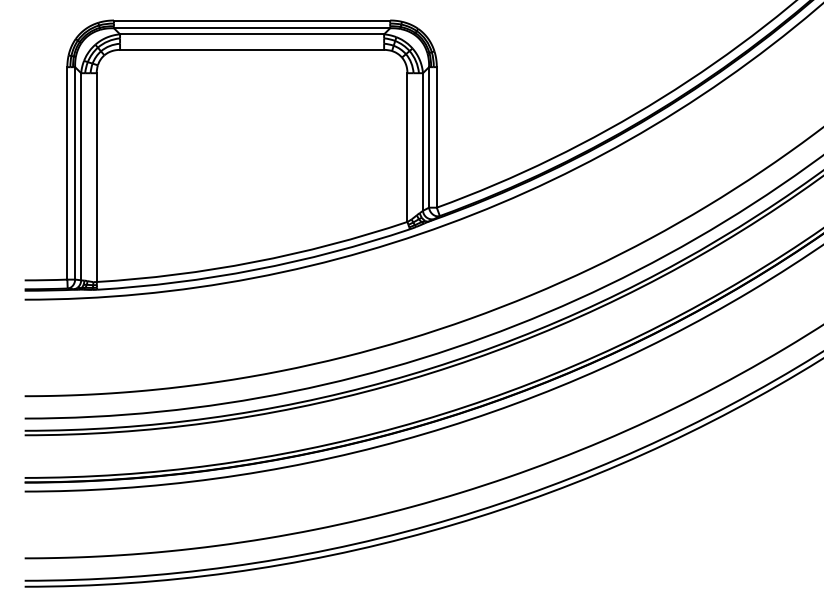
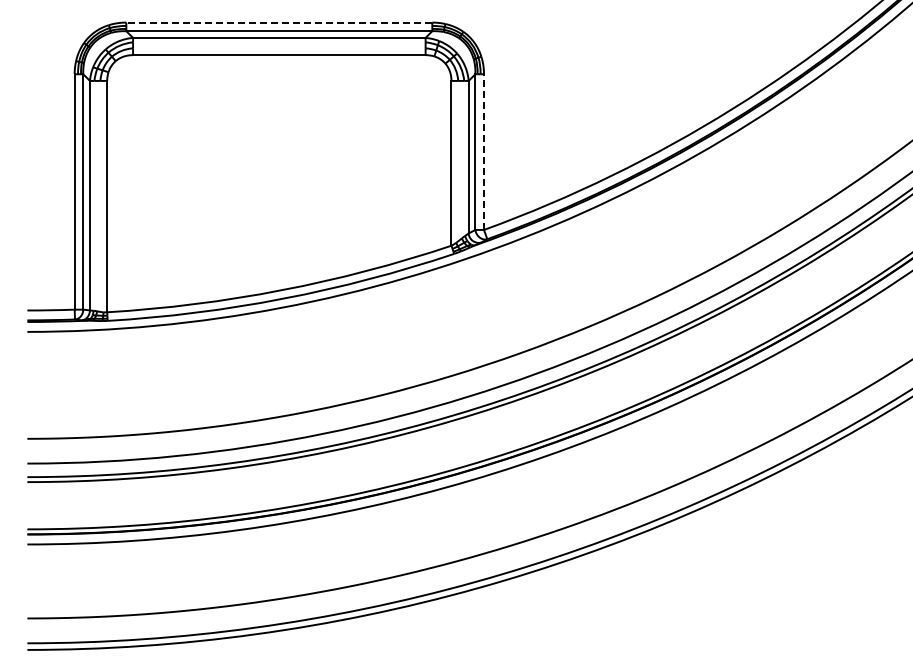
line: (252, 20) -> (279, 22), solid -> dashed
line: (436, 137) -> (483, 152), solid -> dashed

